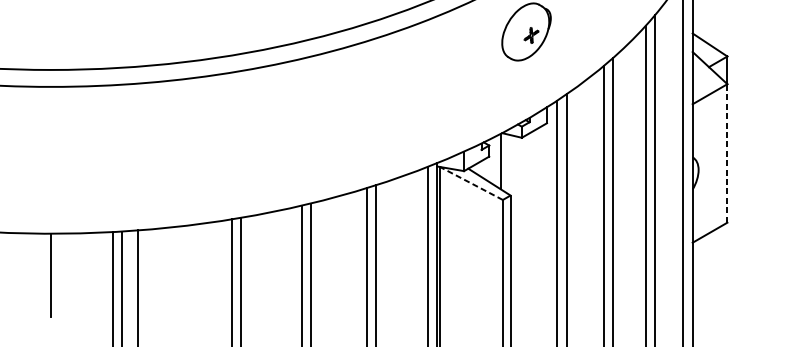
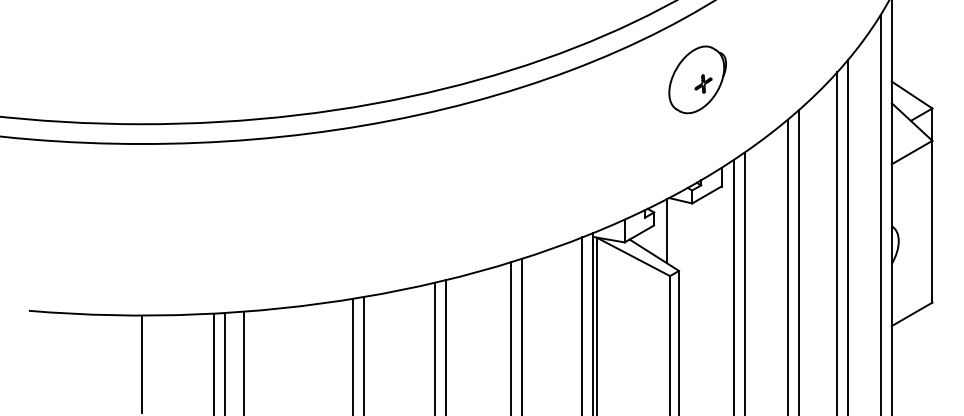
line: (727, 153) -> (932, 221), dashed -> solid
line: (470, 183) -> (632, 256), dashed -> solid

